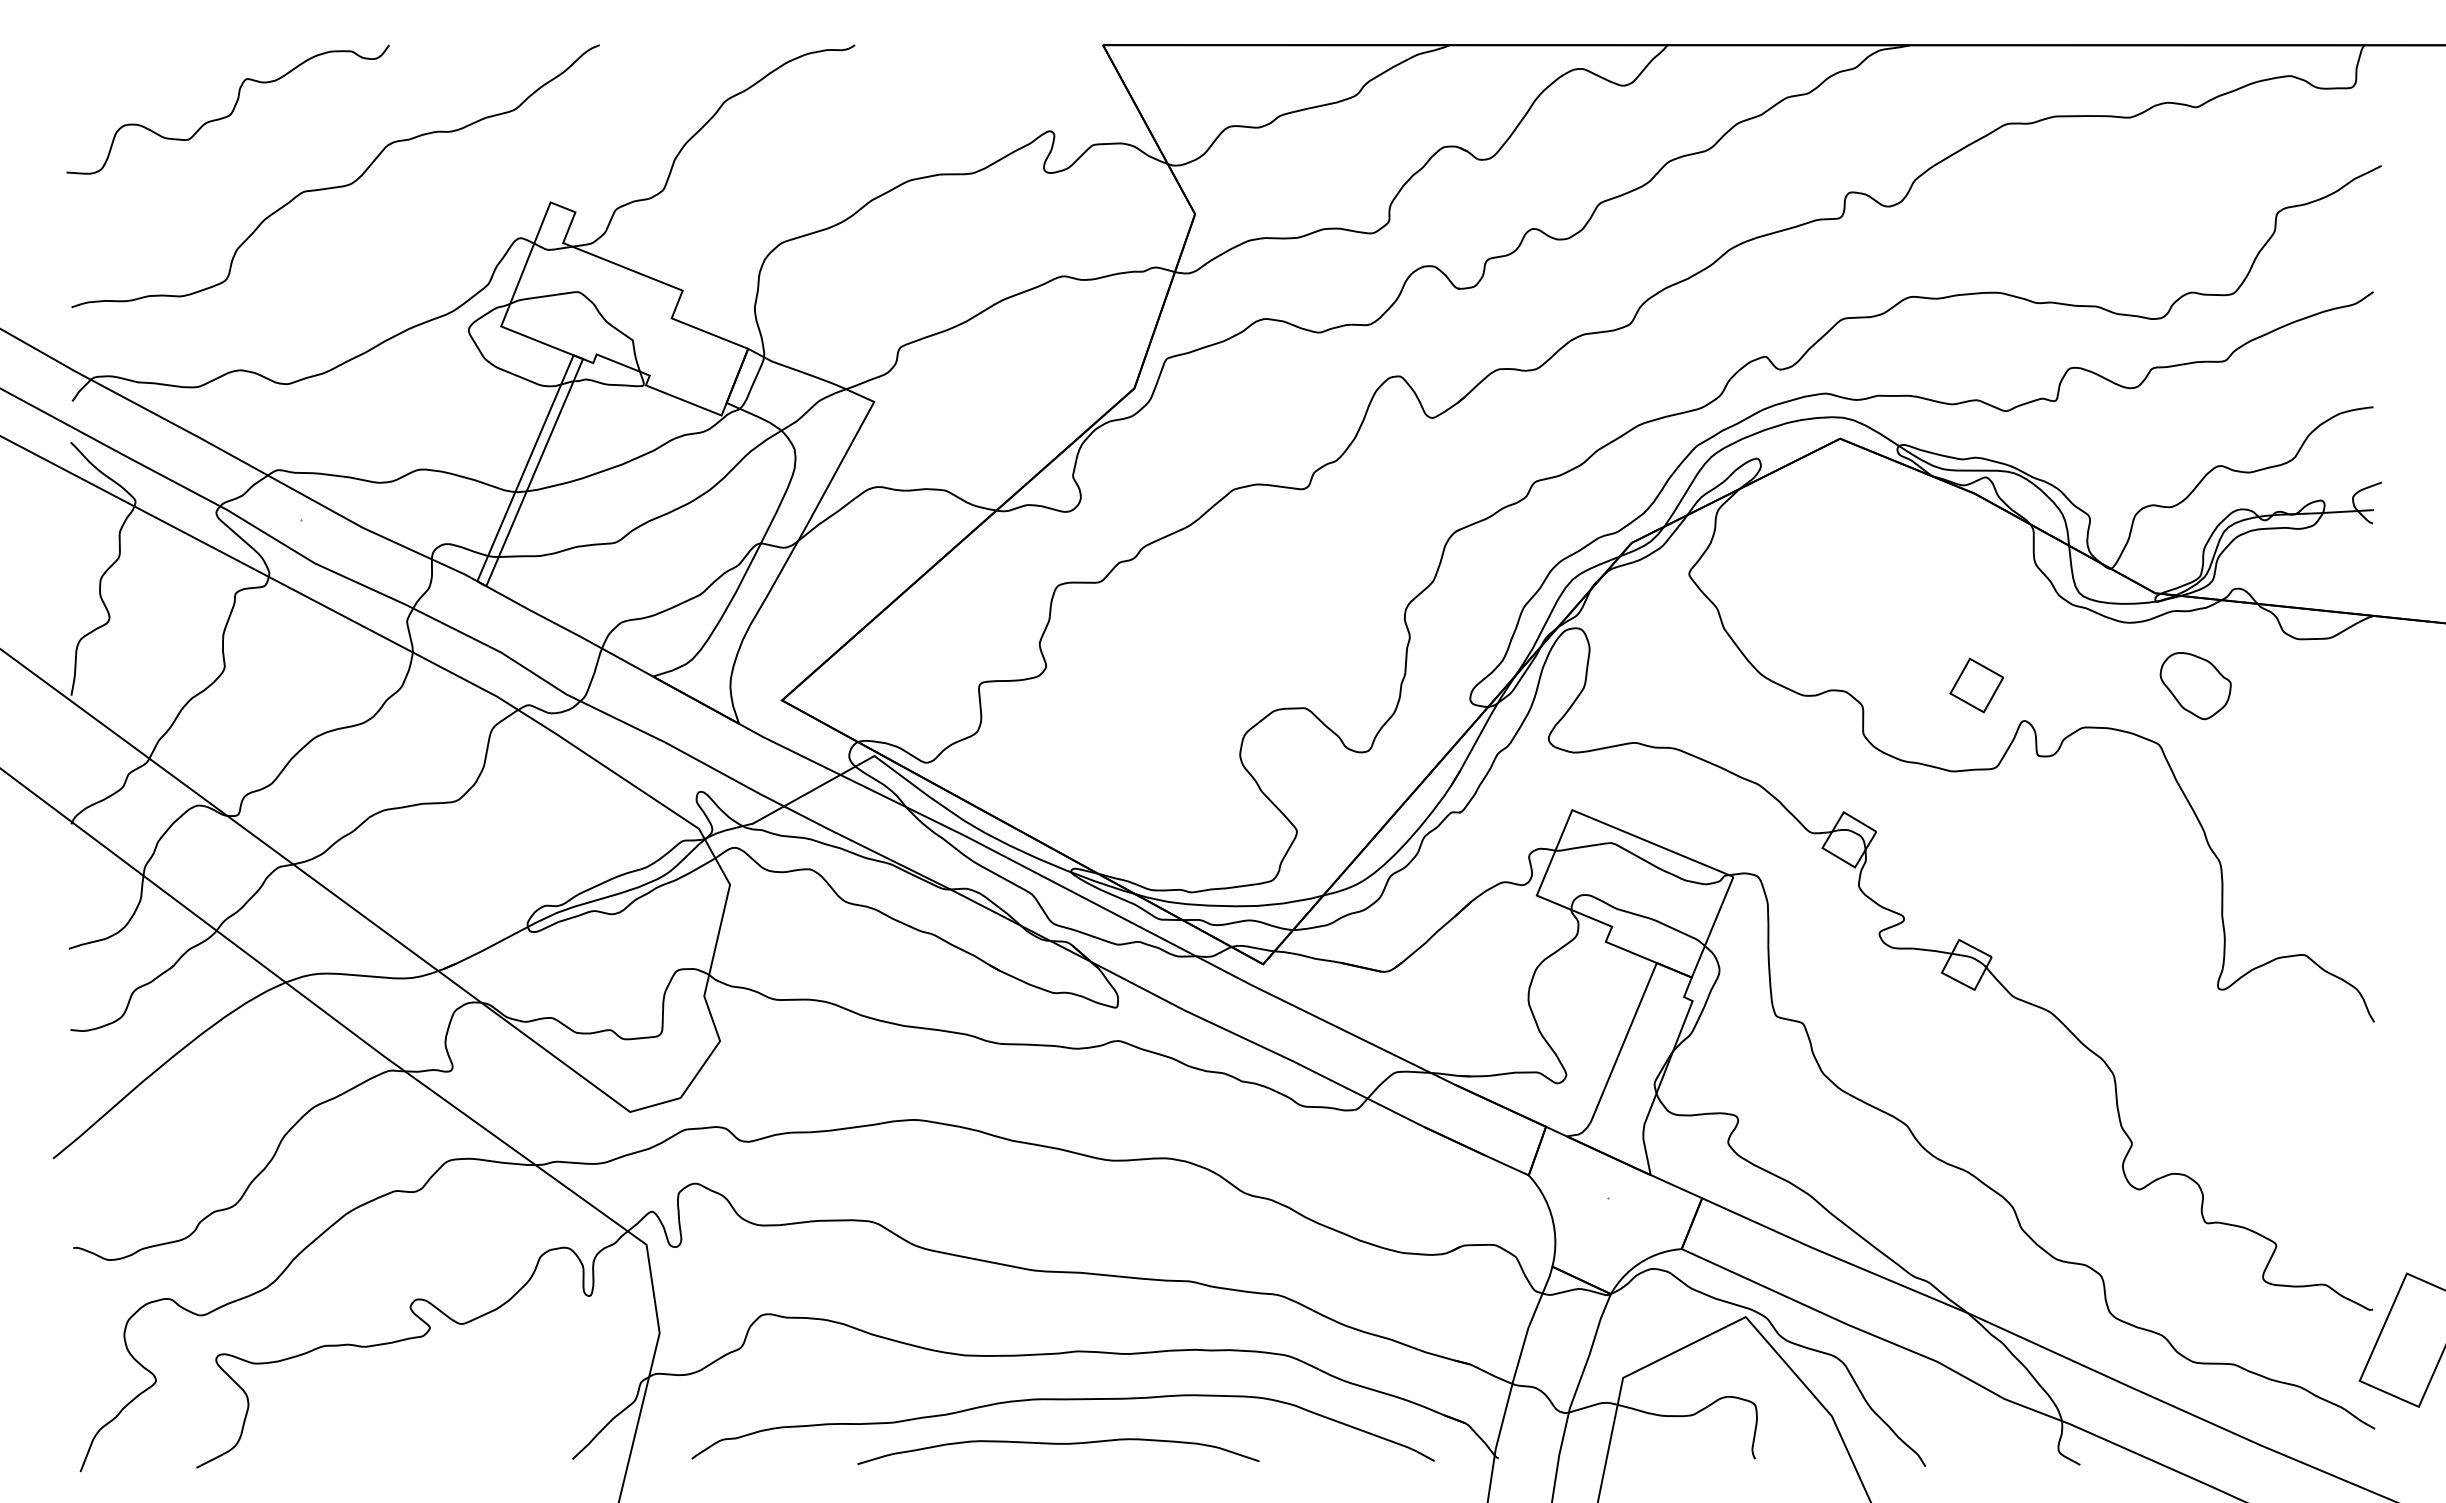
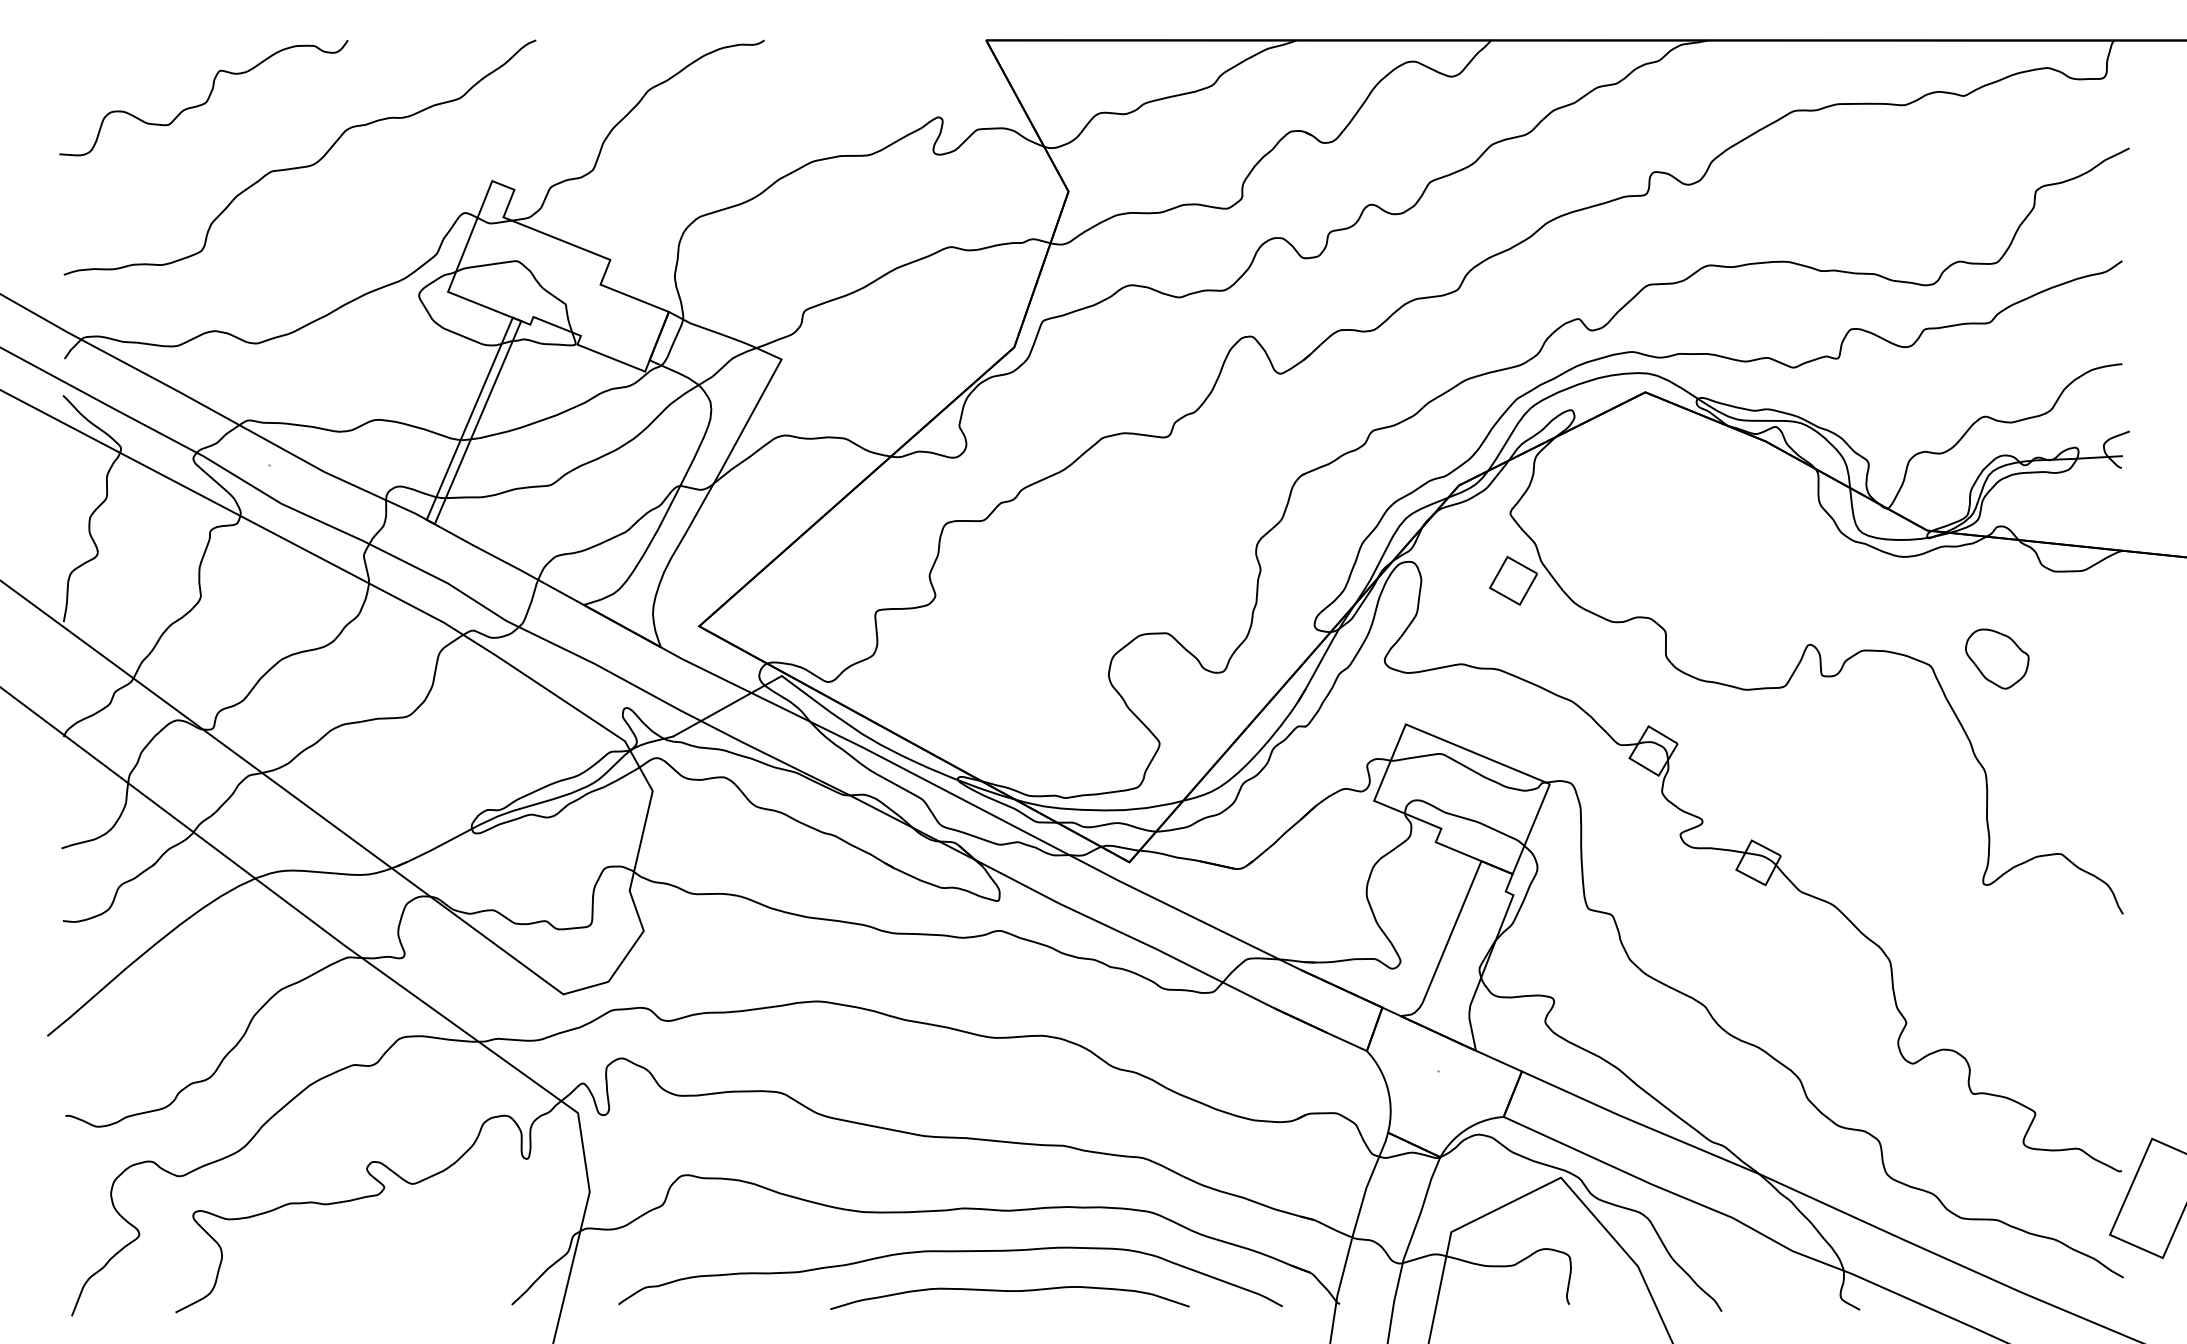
part: (1976, 685) -> (1513, 580), moved
part: (2195, 686) -> (1997, 659), moved
curve: (1058, 1444) -> (1009, 1291), moved

